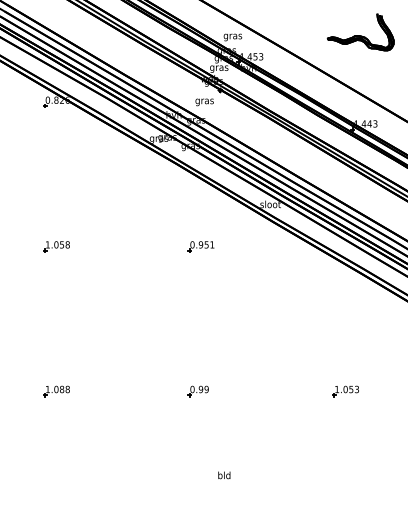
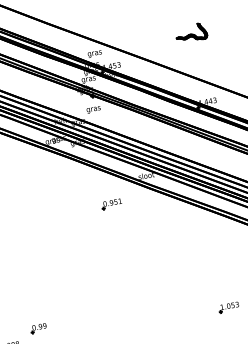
part: (360, 32) -> (191, 32), size x0.6
text: (204, 102) -> (93, 110), moved
part: (200, 246) -> (111, 204), moved
part: (197, 391) -> (38, 328), moved

